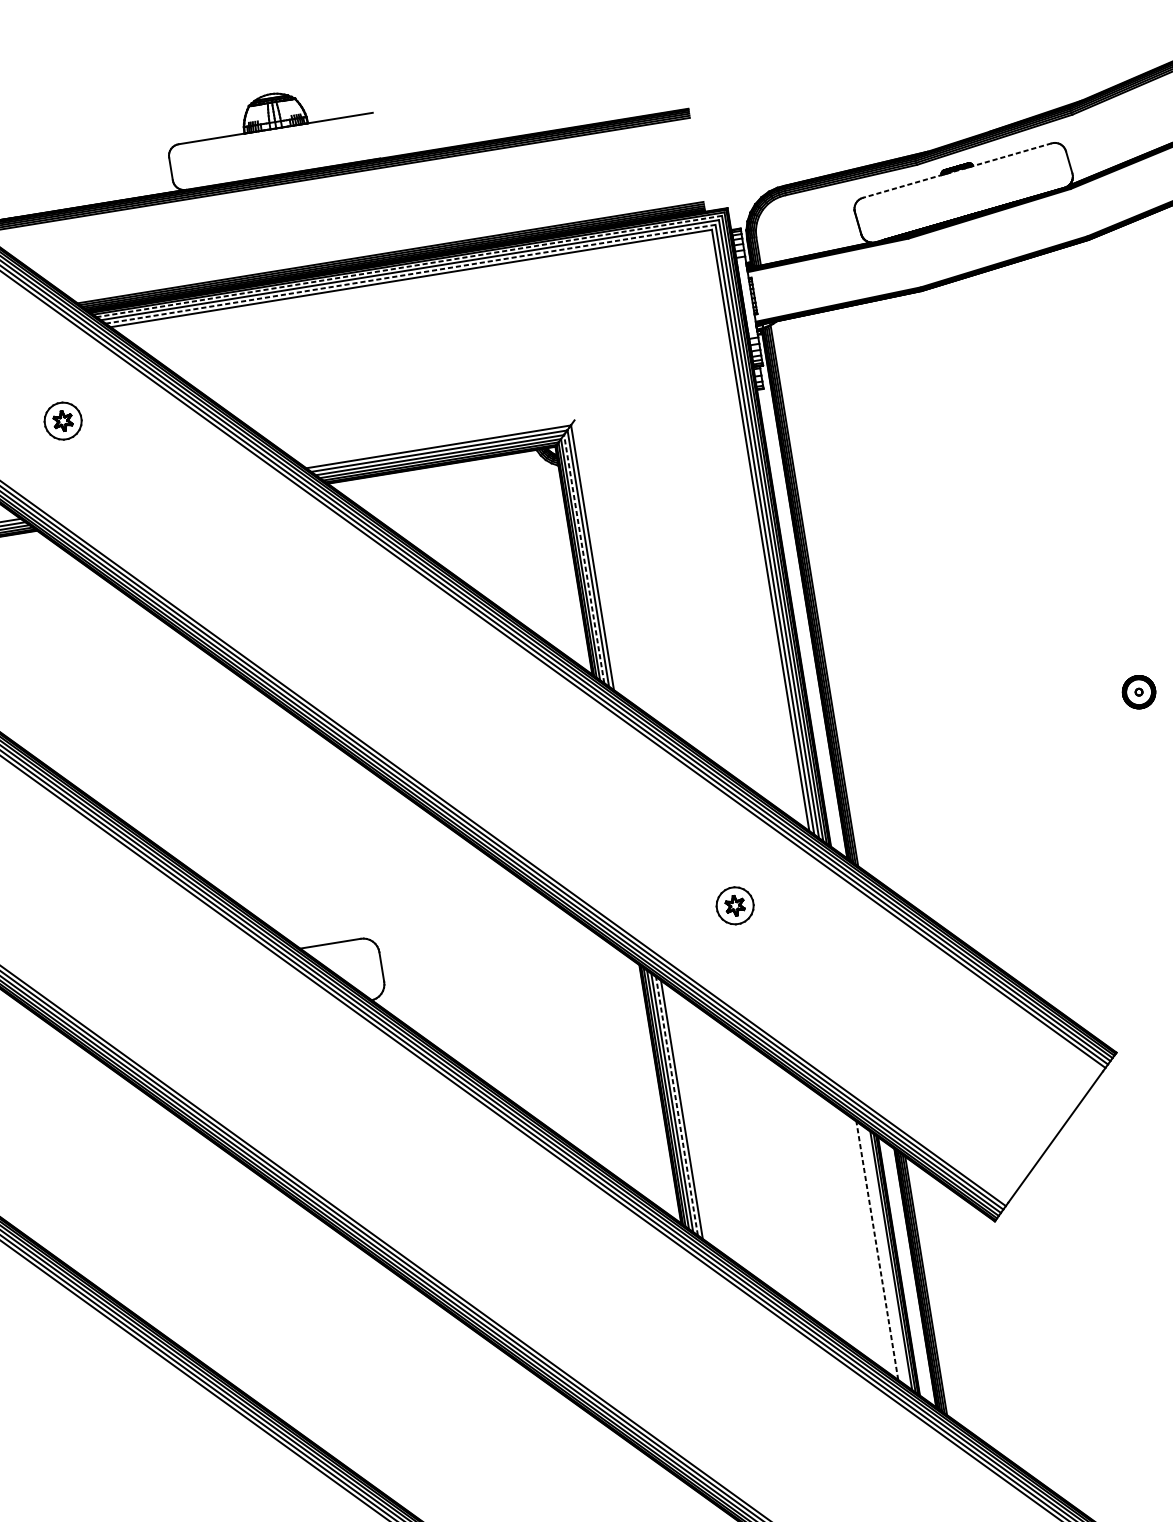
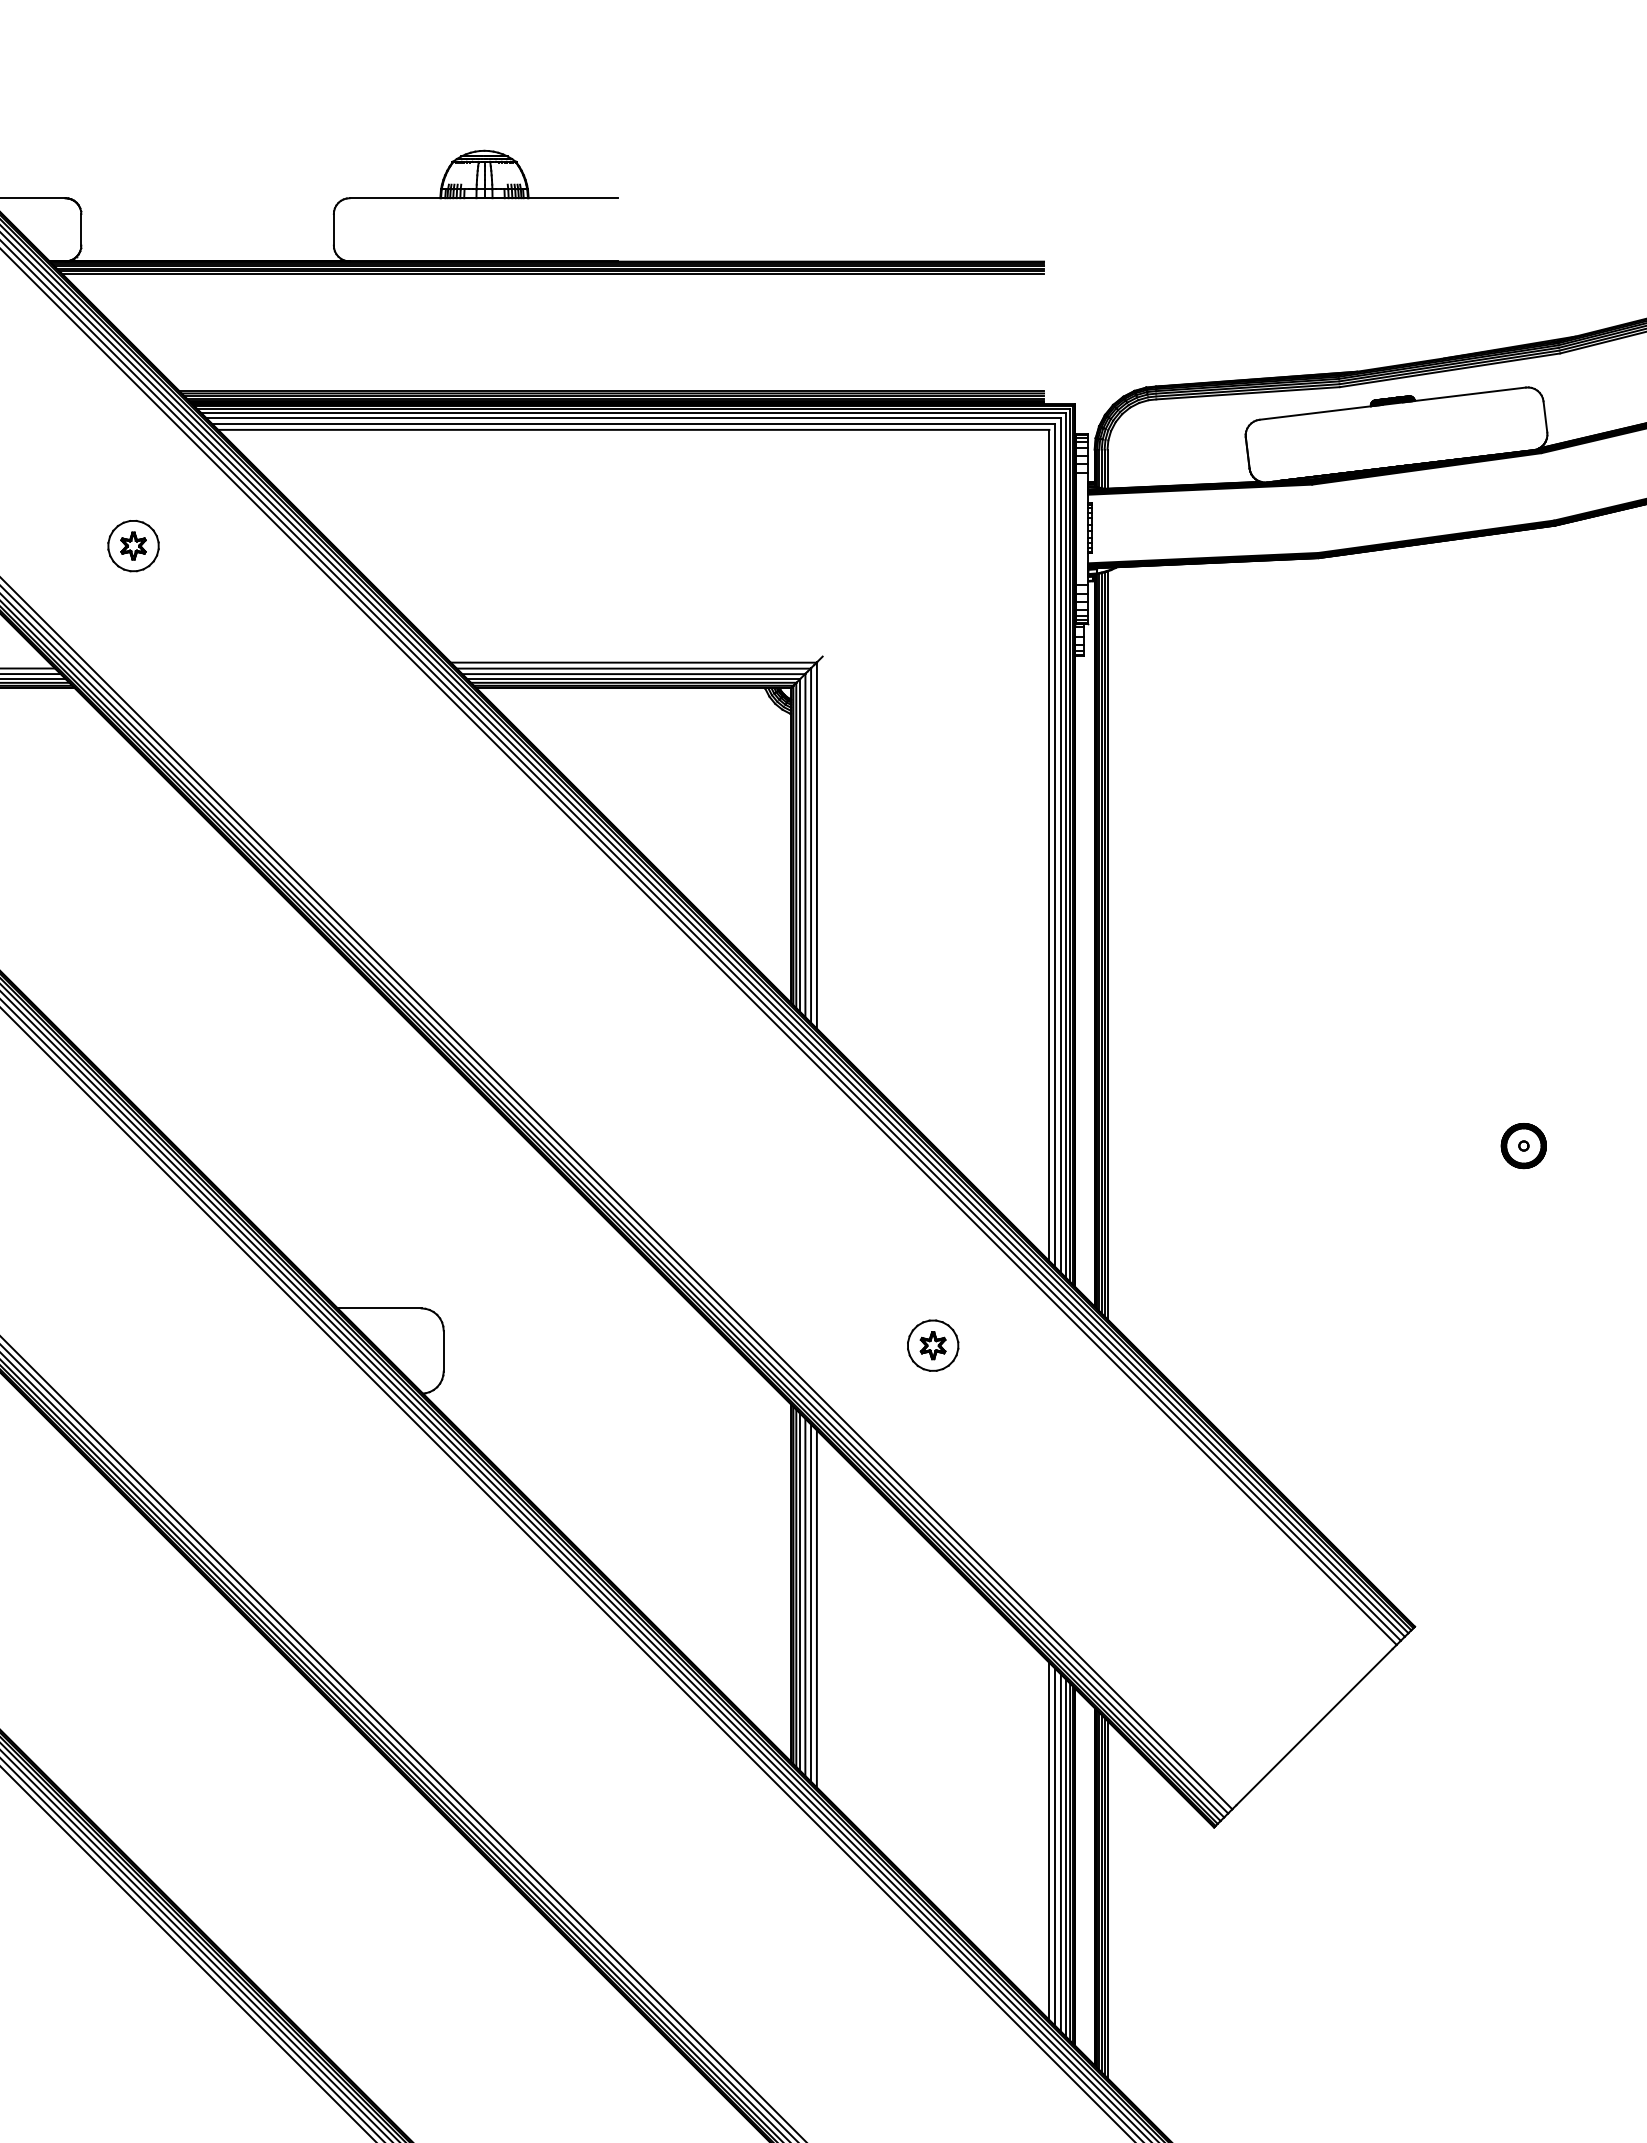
line: (957, 170) -> (1392, 403), dashed -> solid
line: (409, 266) -> (633, 413), dashed -> solid
line: (410, 274) -> (633, 424), dashed -> solid
line: (584, 558) -> (805, 845), dashed -> solid
line: (677, 1106) -> (811, 1603), dashed -> solid
line: (877, 1250) -> (1049, 1841), dashed -> solid
line: (882, 1253) -> (1055, 1846), added
line: (886, 1257) -> (1060, 1852), added

